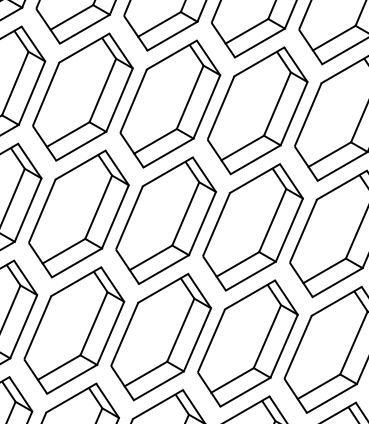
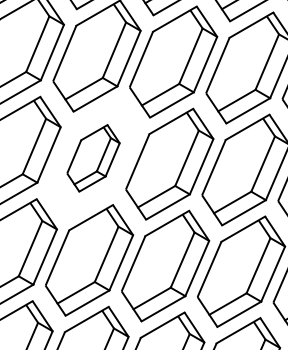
part: (78, 213) -> (93, 157), size x0.6

